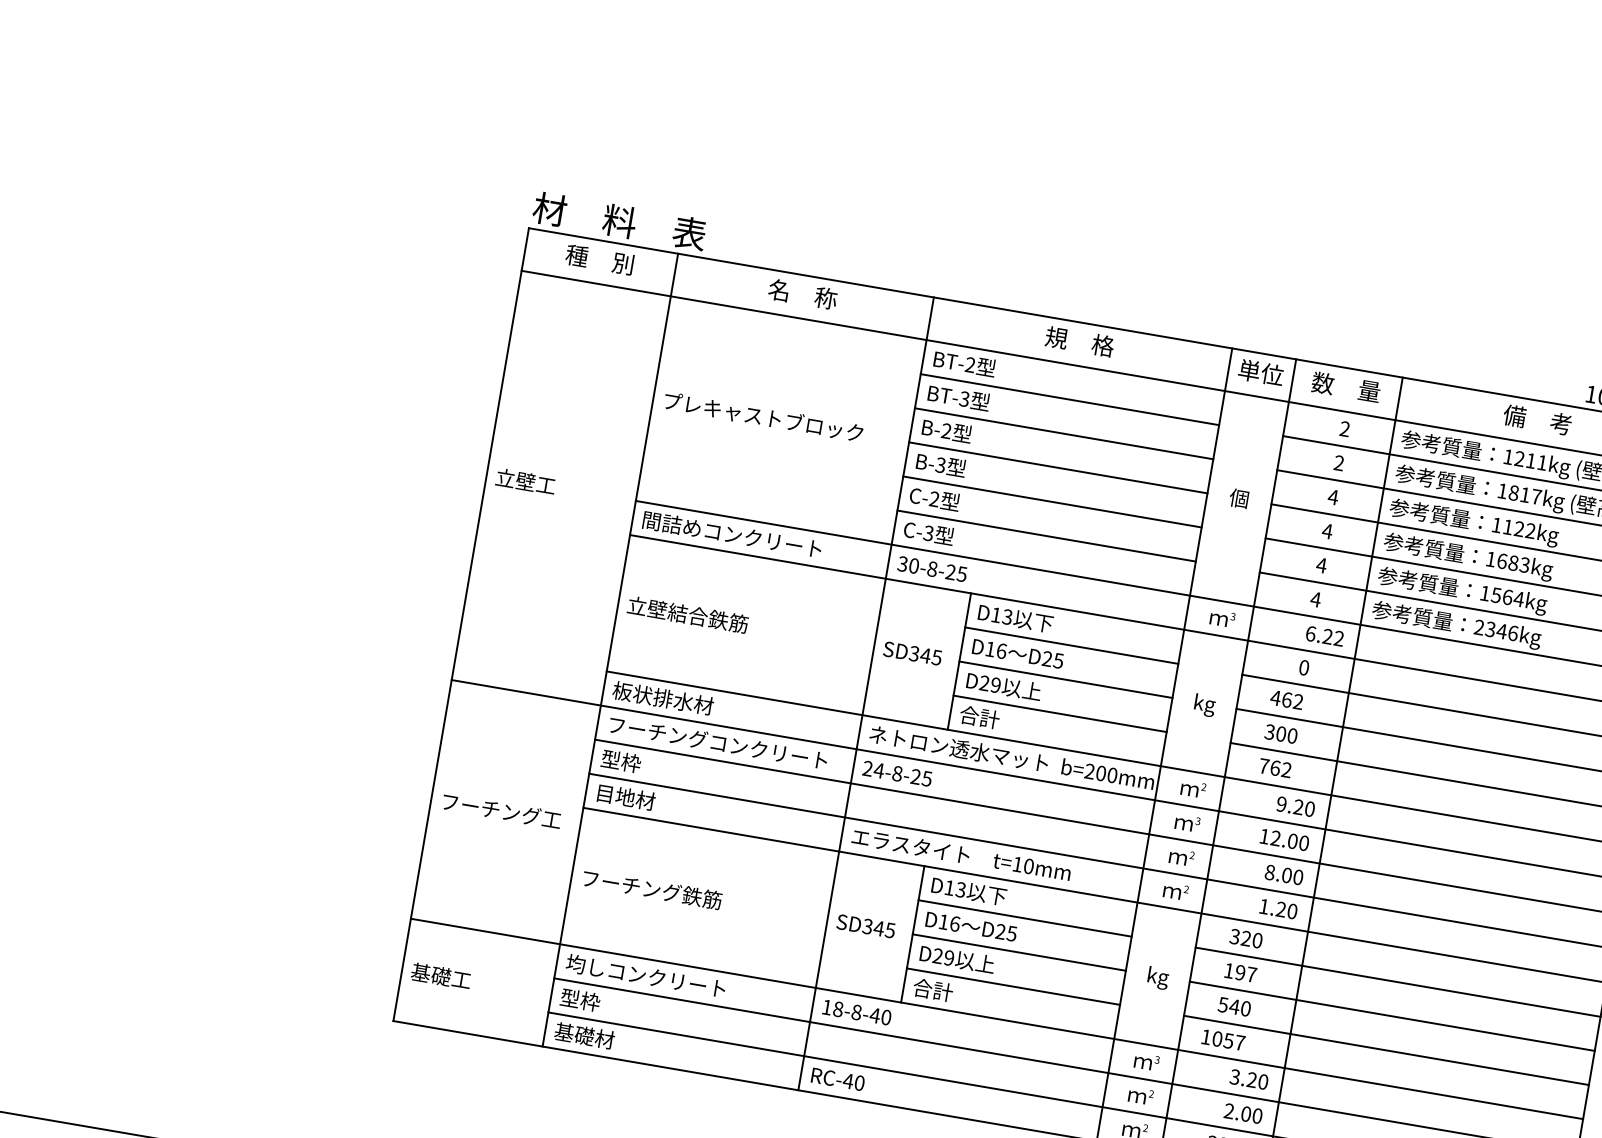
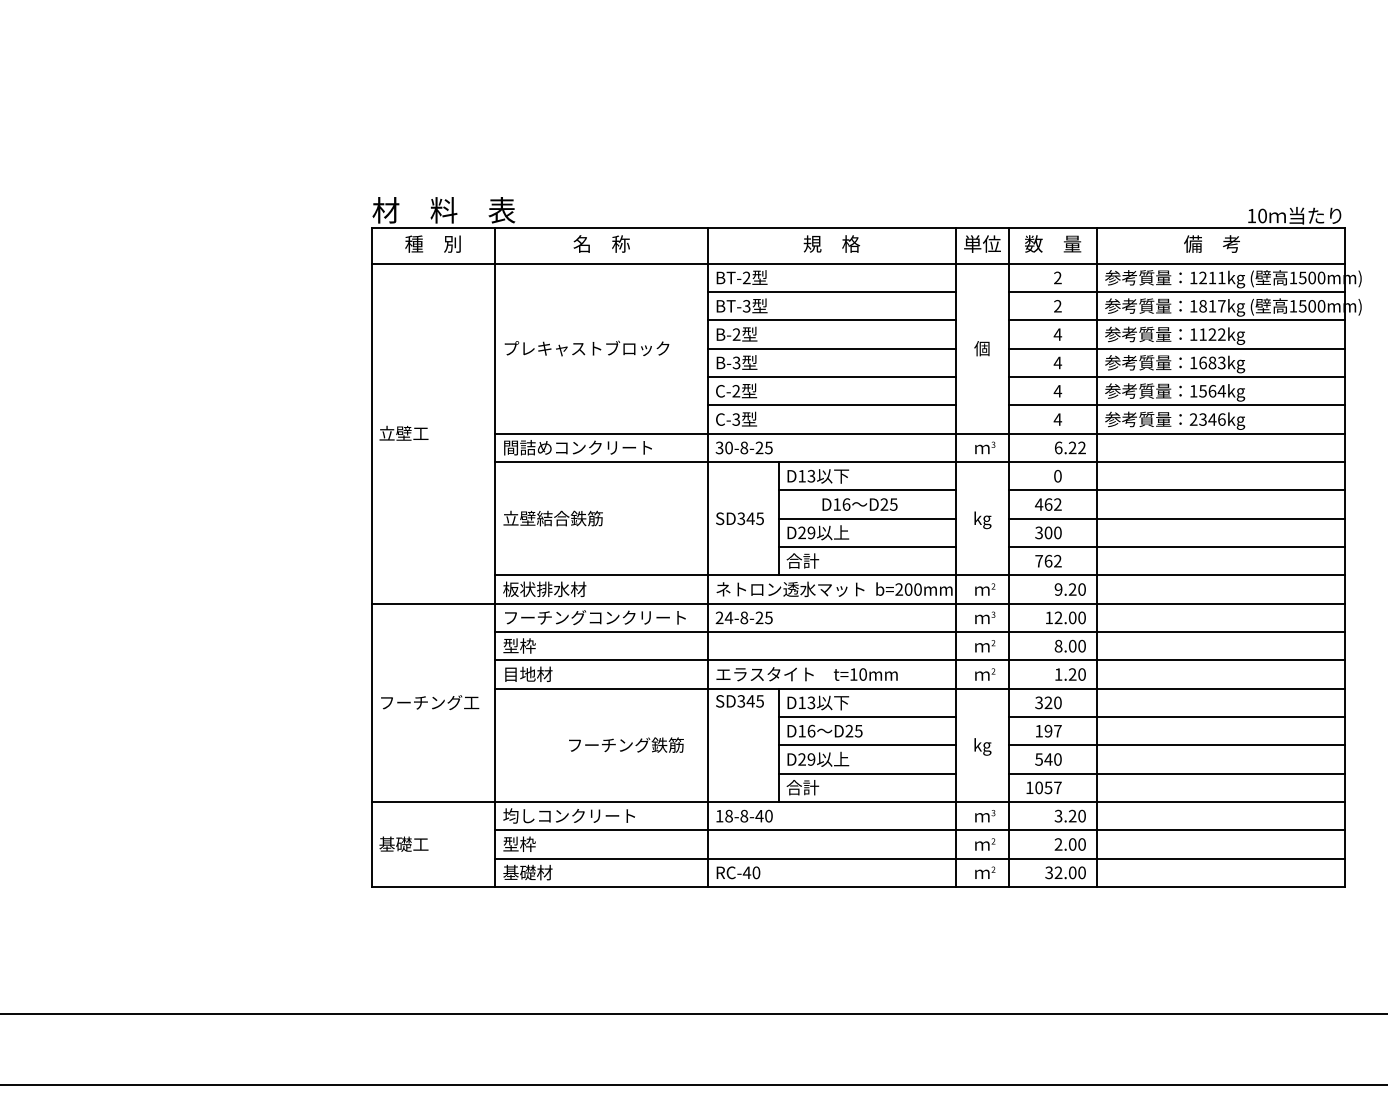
text: (1017, 653) -> (859, 504), moved
text: (652, 888) -> (626, 744), moved
text: (865, 926) -> (739, 701), moved

